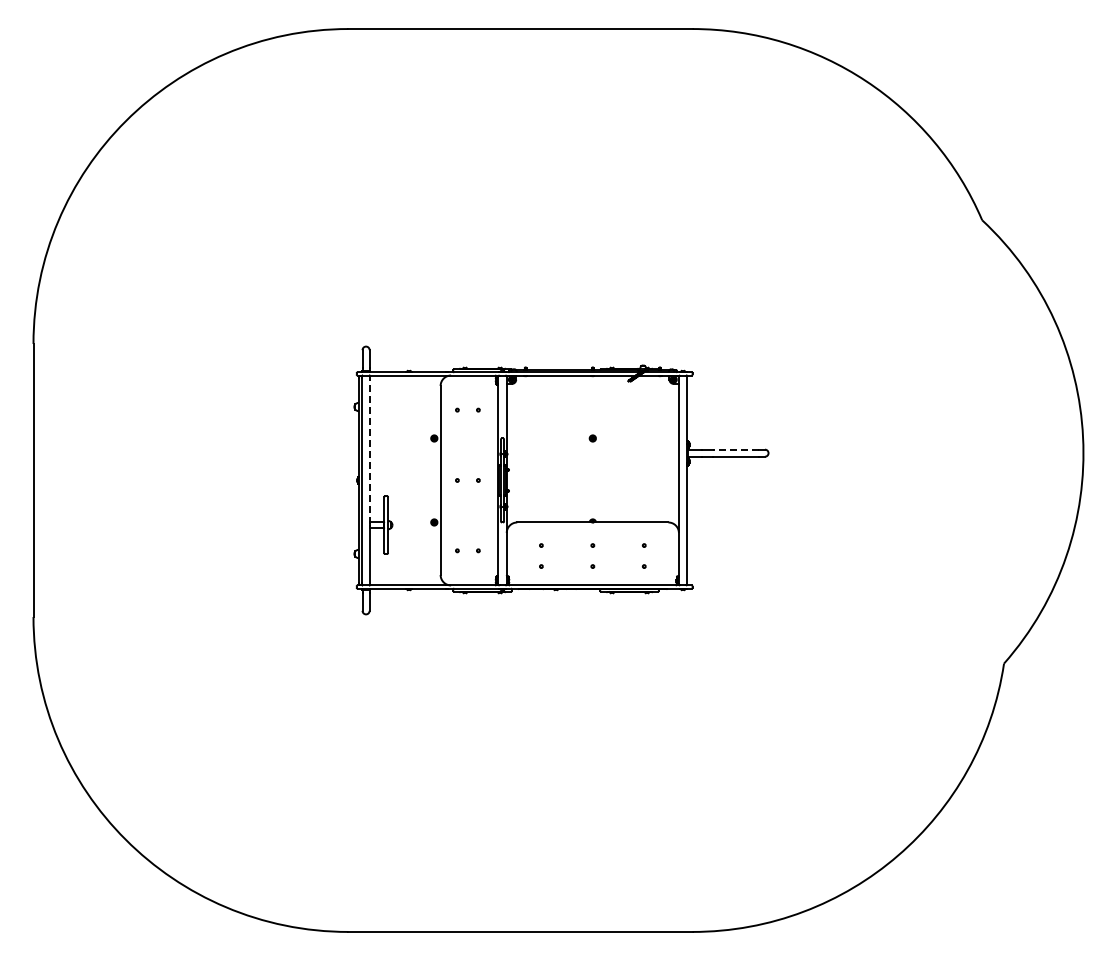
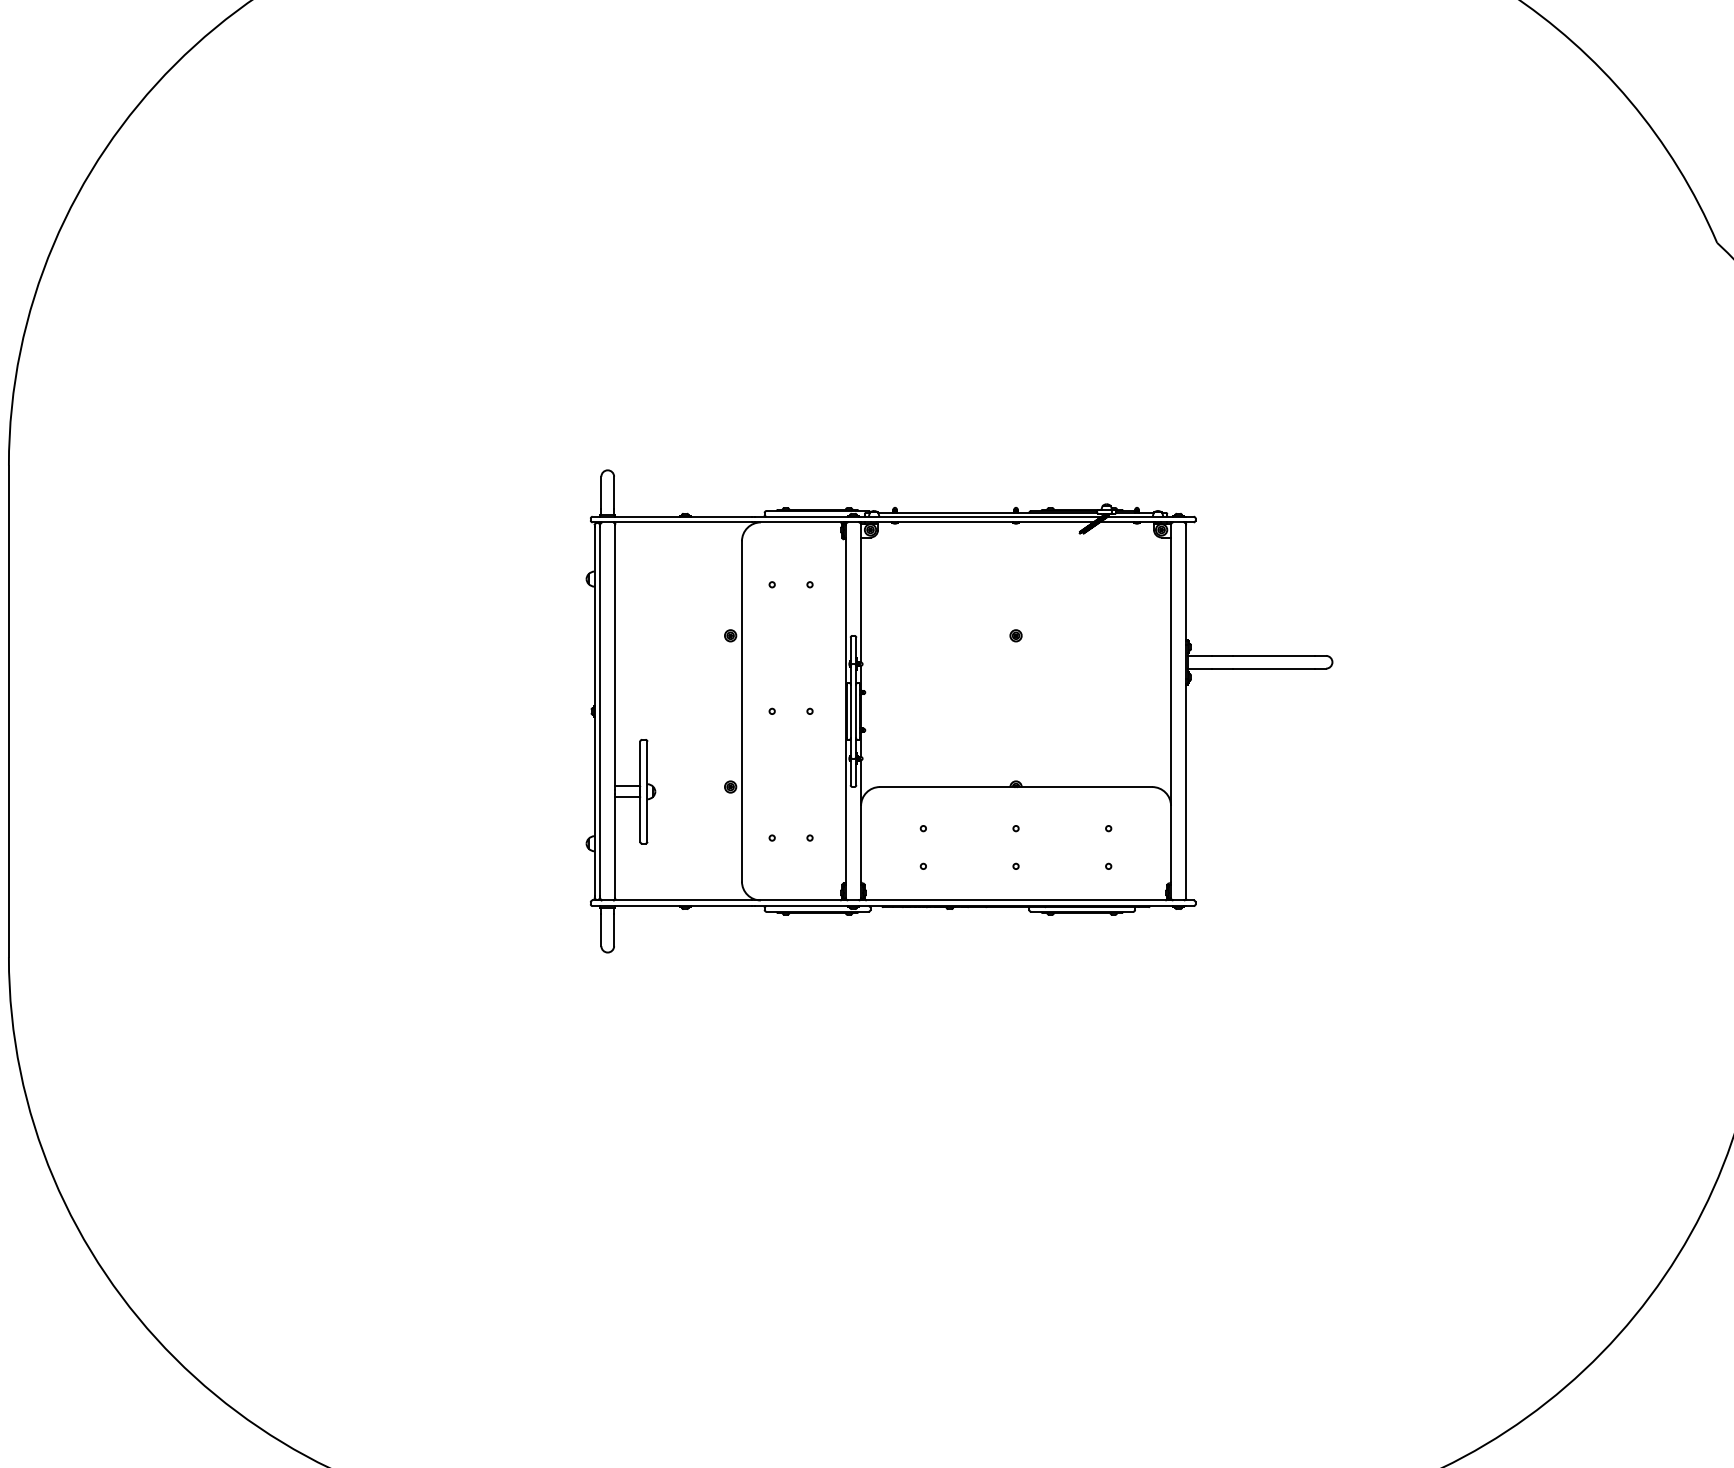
line: (735, 449) -> (1272, 655), dashed -> solid
line: (370, 450) -> (615, 657), dashed -> solid

